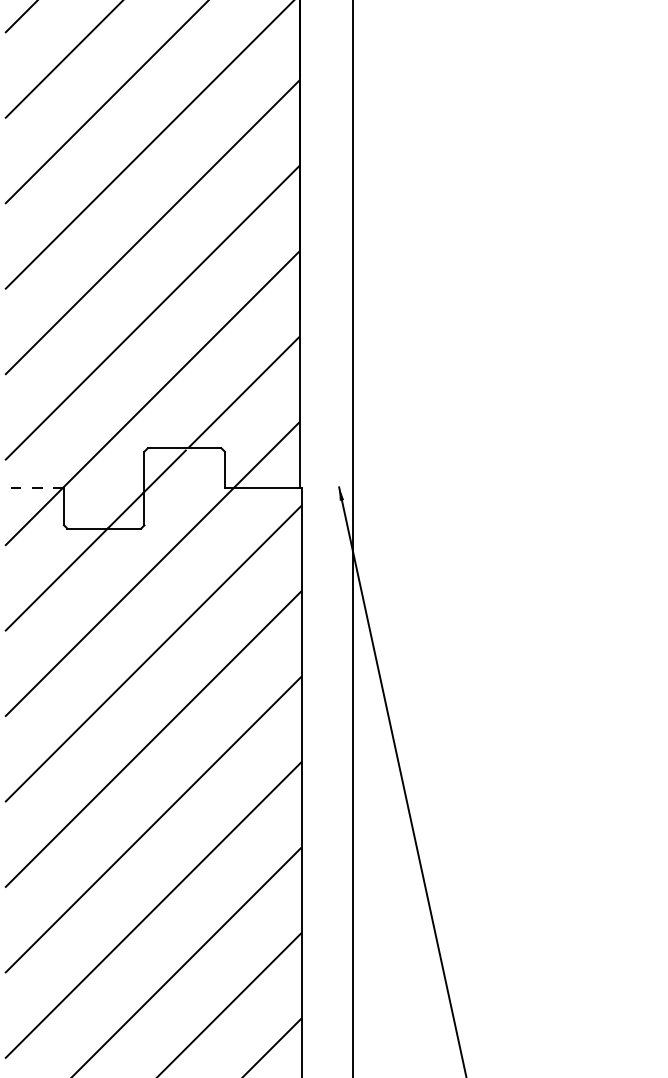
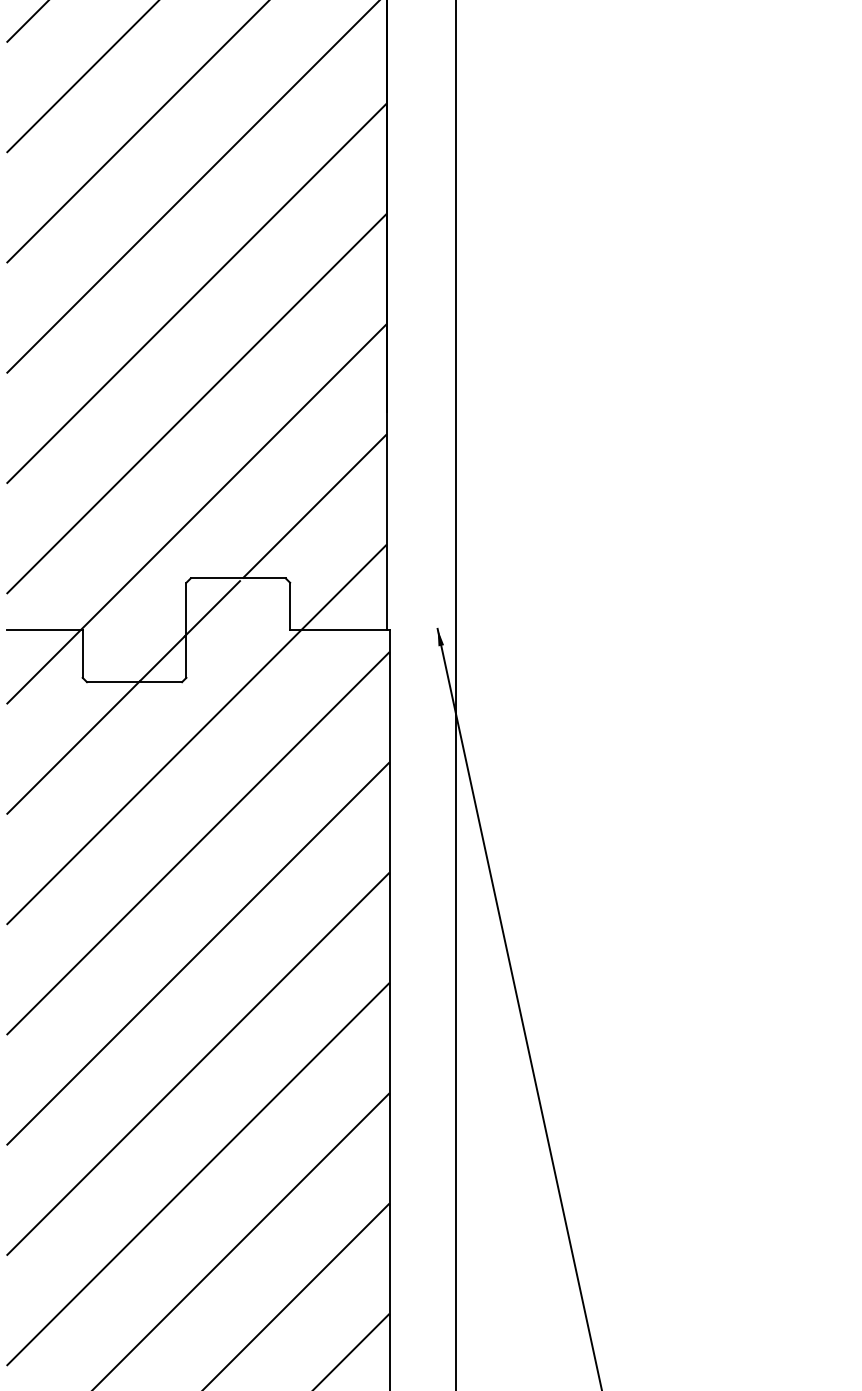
line: (34, 488) -> (44, 630), dashed -> solid

